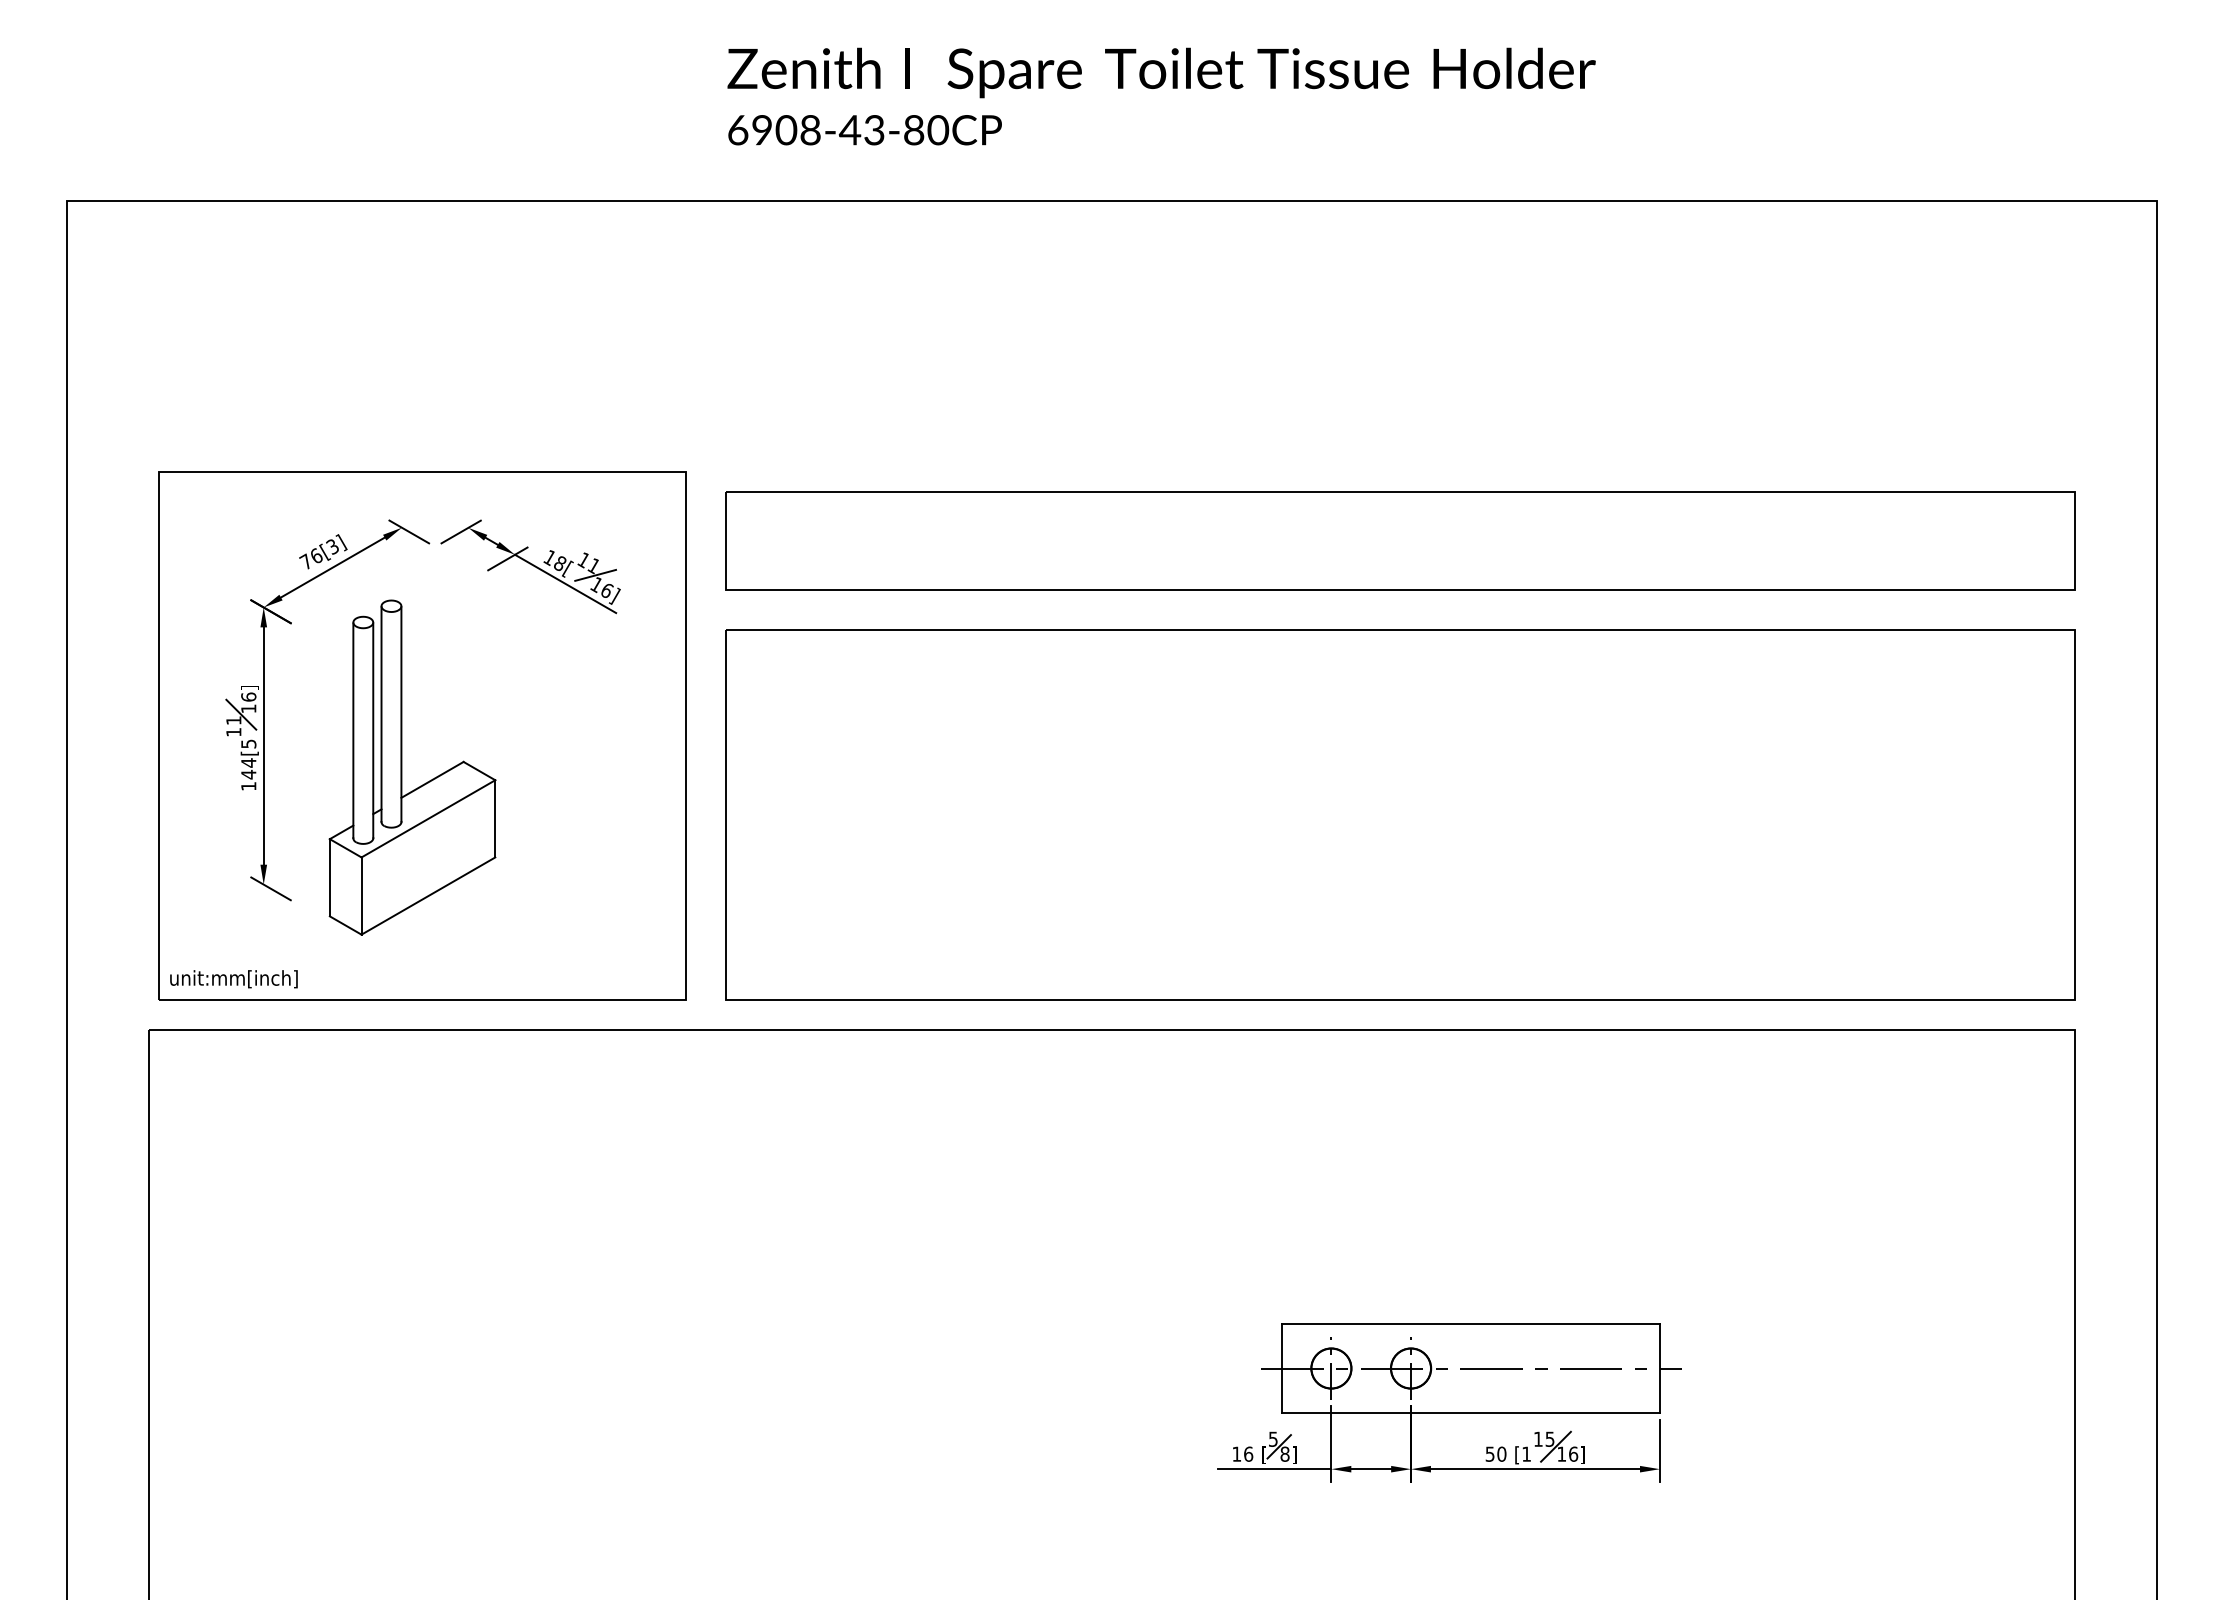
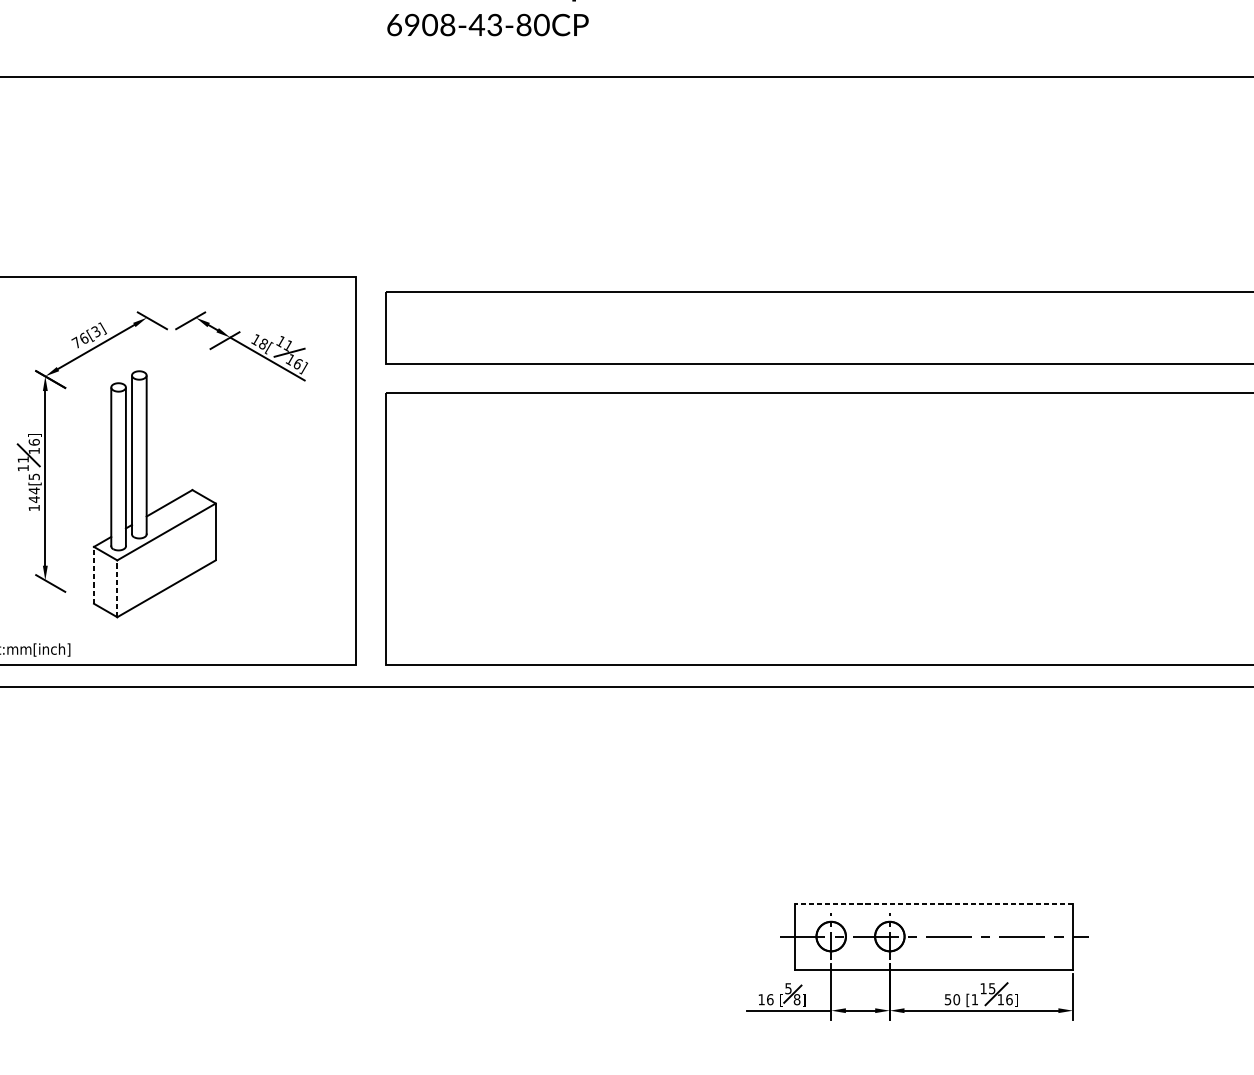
line: (329, 877) -> (93, 575), solid -> dashed
line: (361, 896) -> (117, 589), solid -> dashed
line: (1470, 1323) -> (933, 903), solid -> dashed

